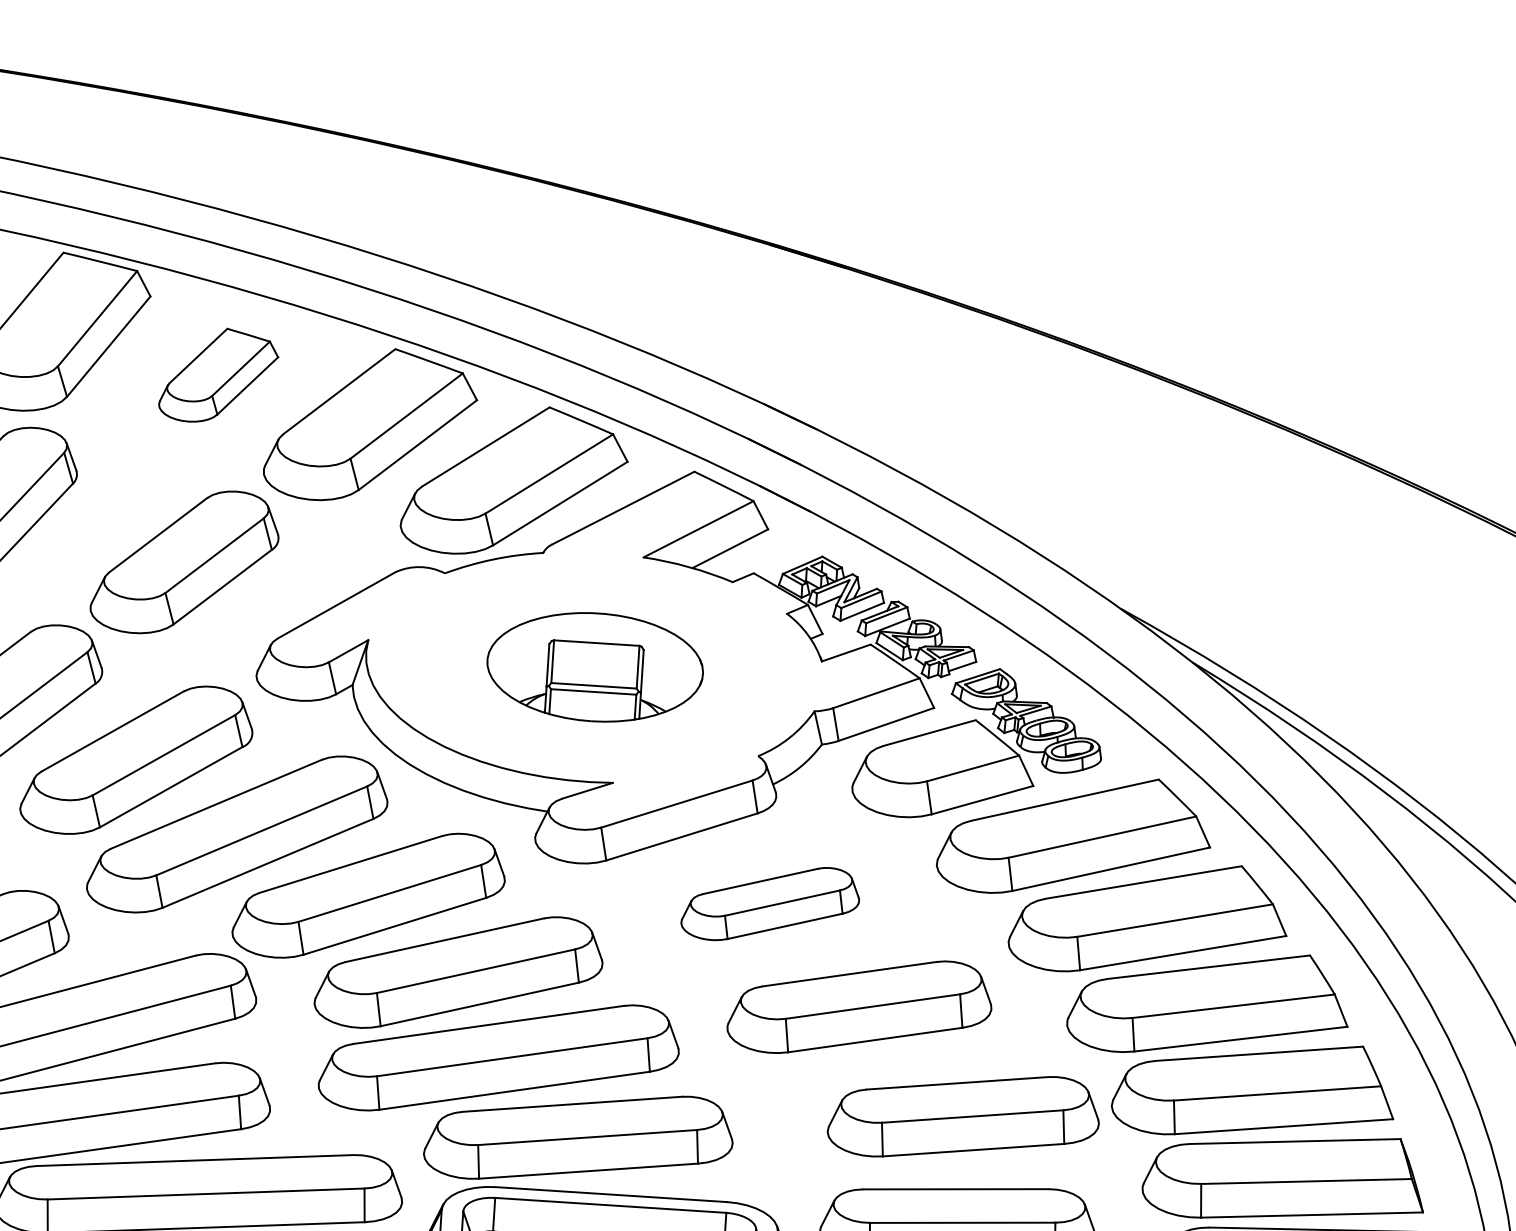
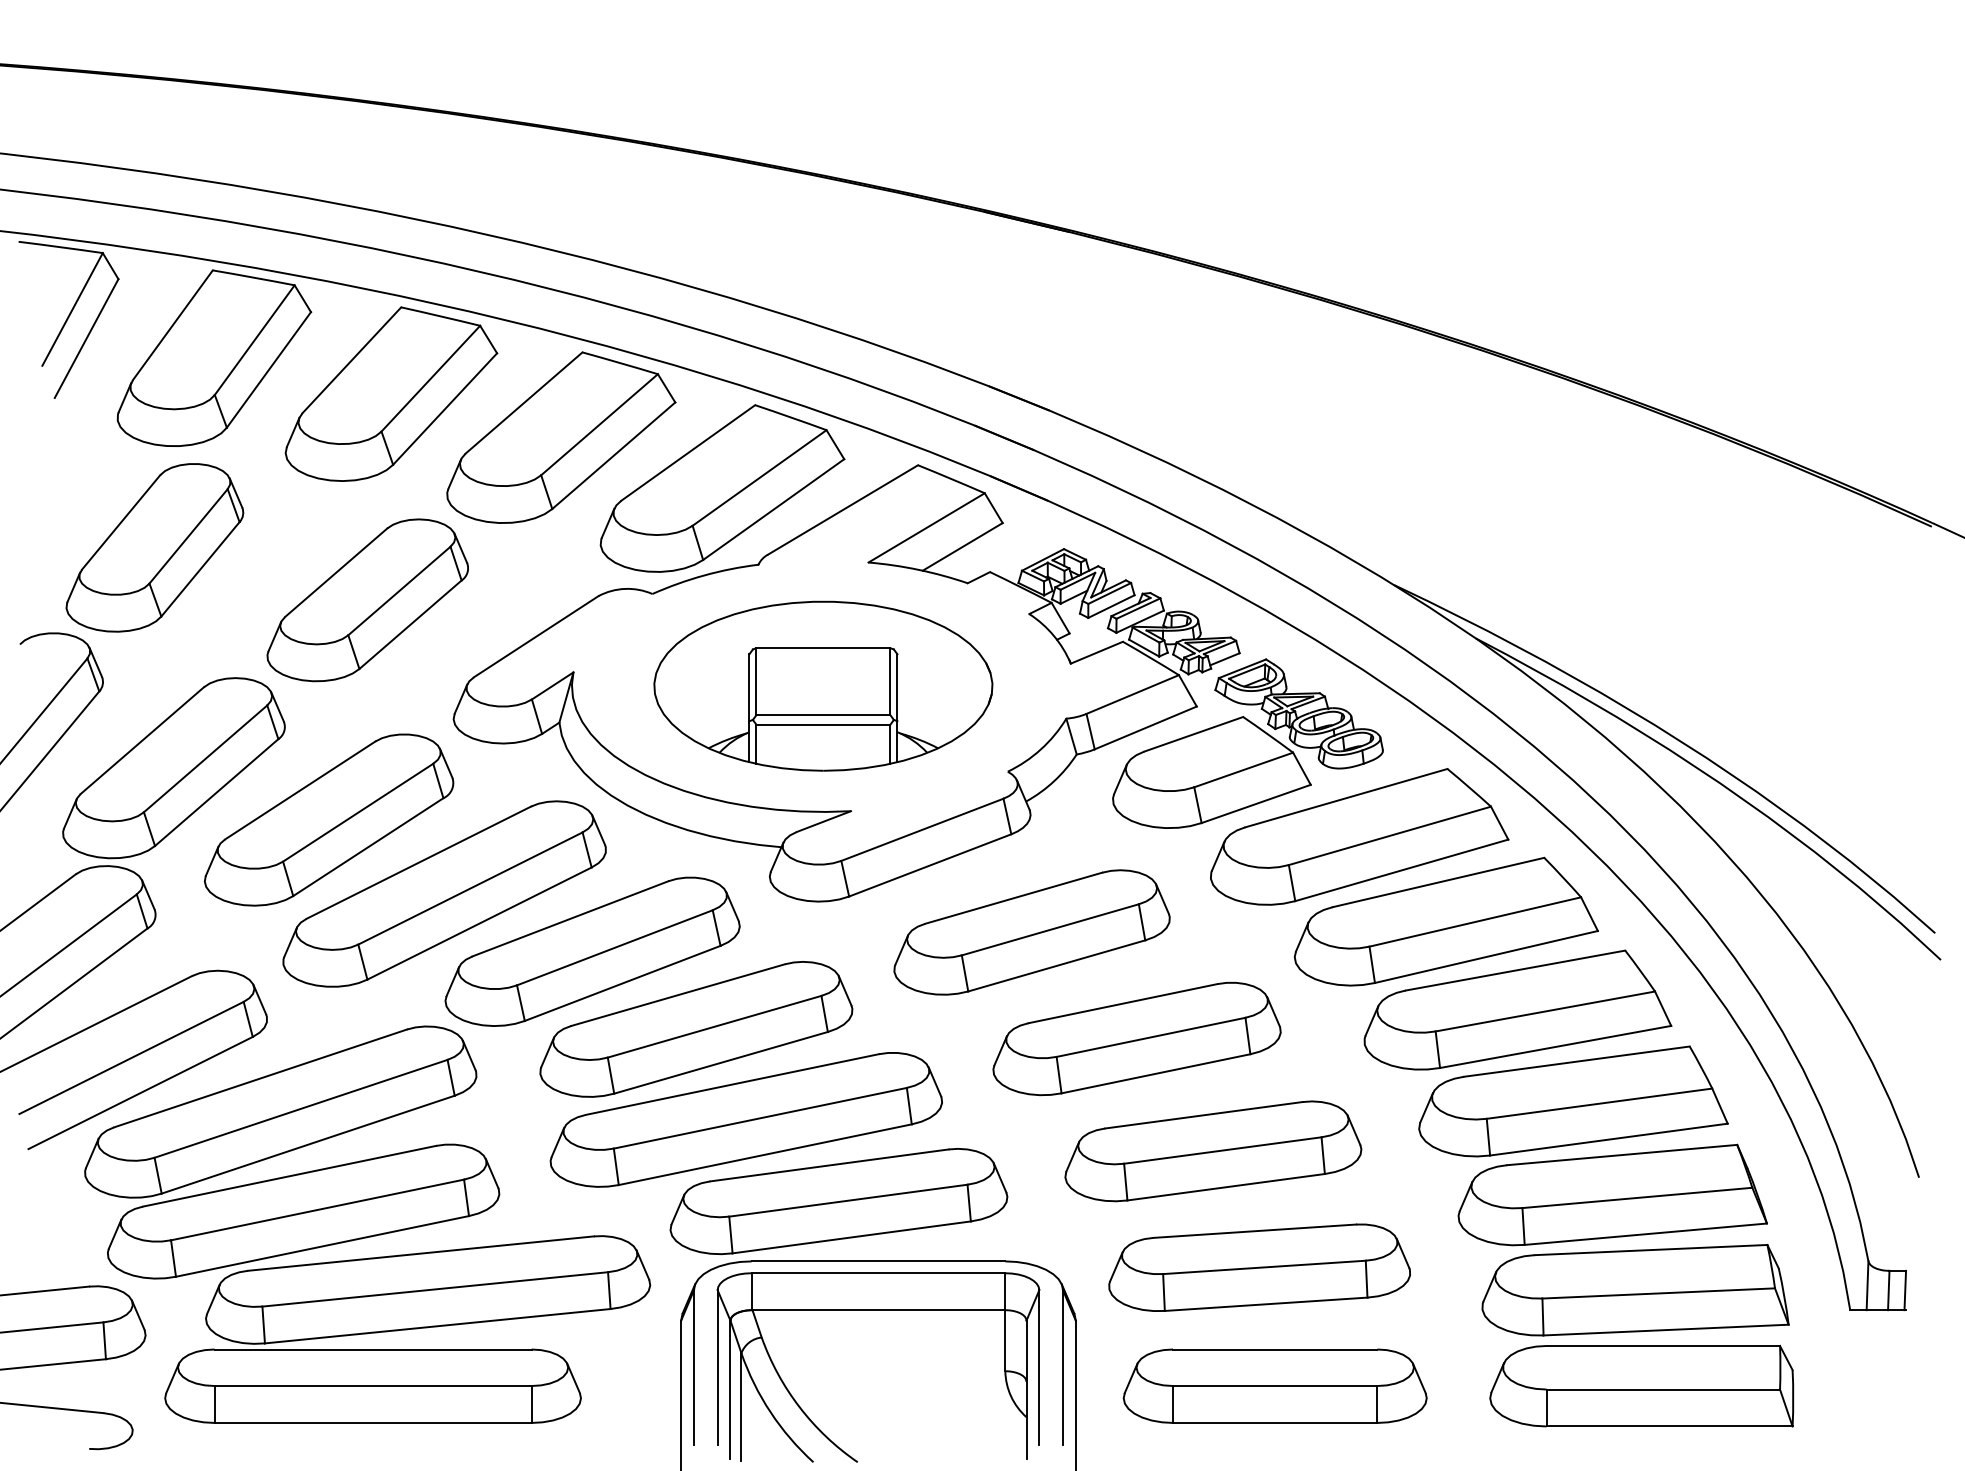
part: (219, 375) -> (391, 393), size x1.67
part: (595, 666) -> (823, 685), size x1.43
part: (770, 904) -> (1031, 932), size x1.43
part: (964, 1116) -> (1213, 1151), moved

